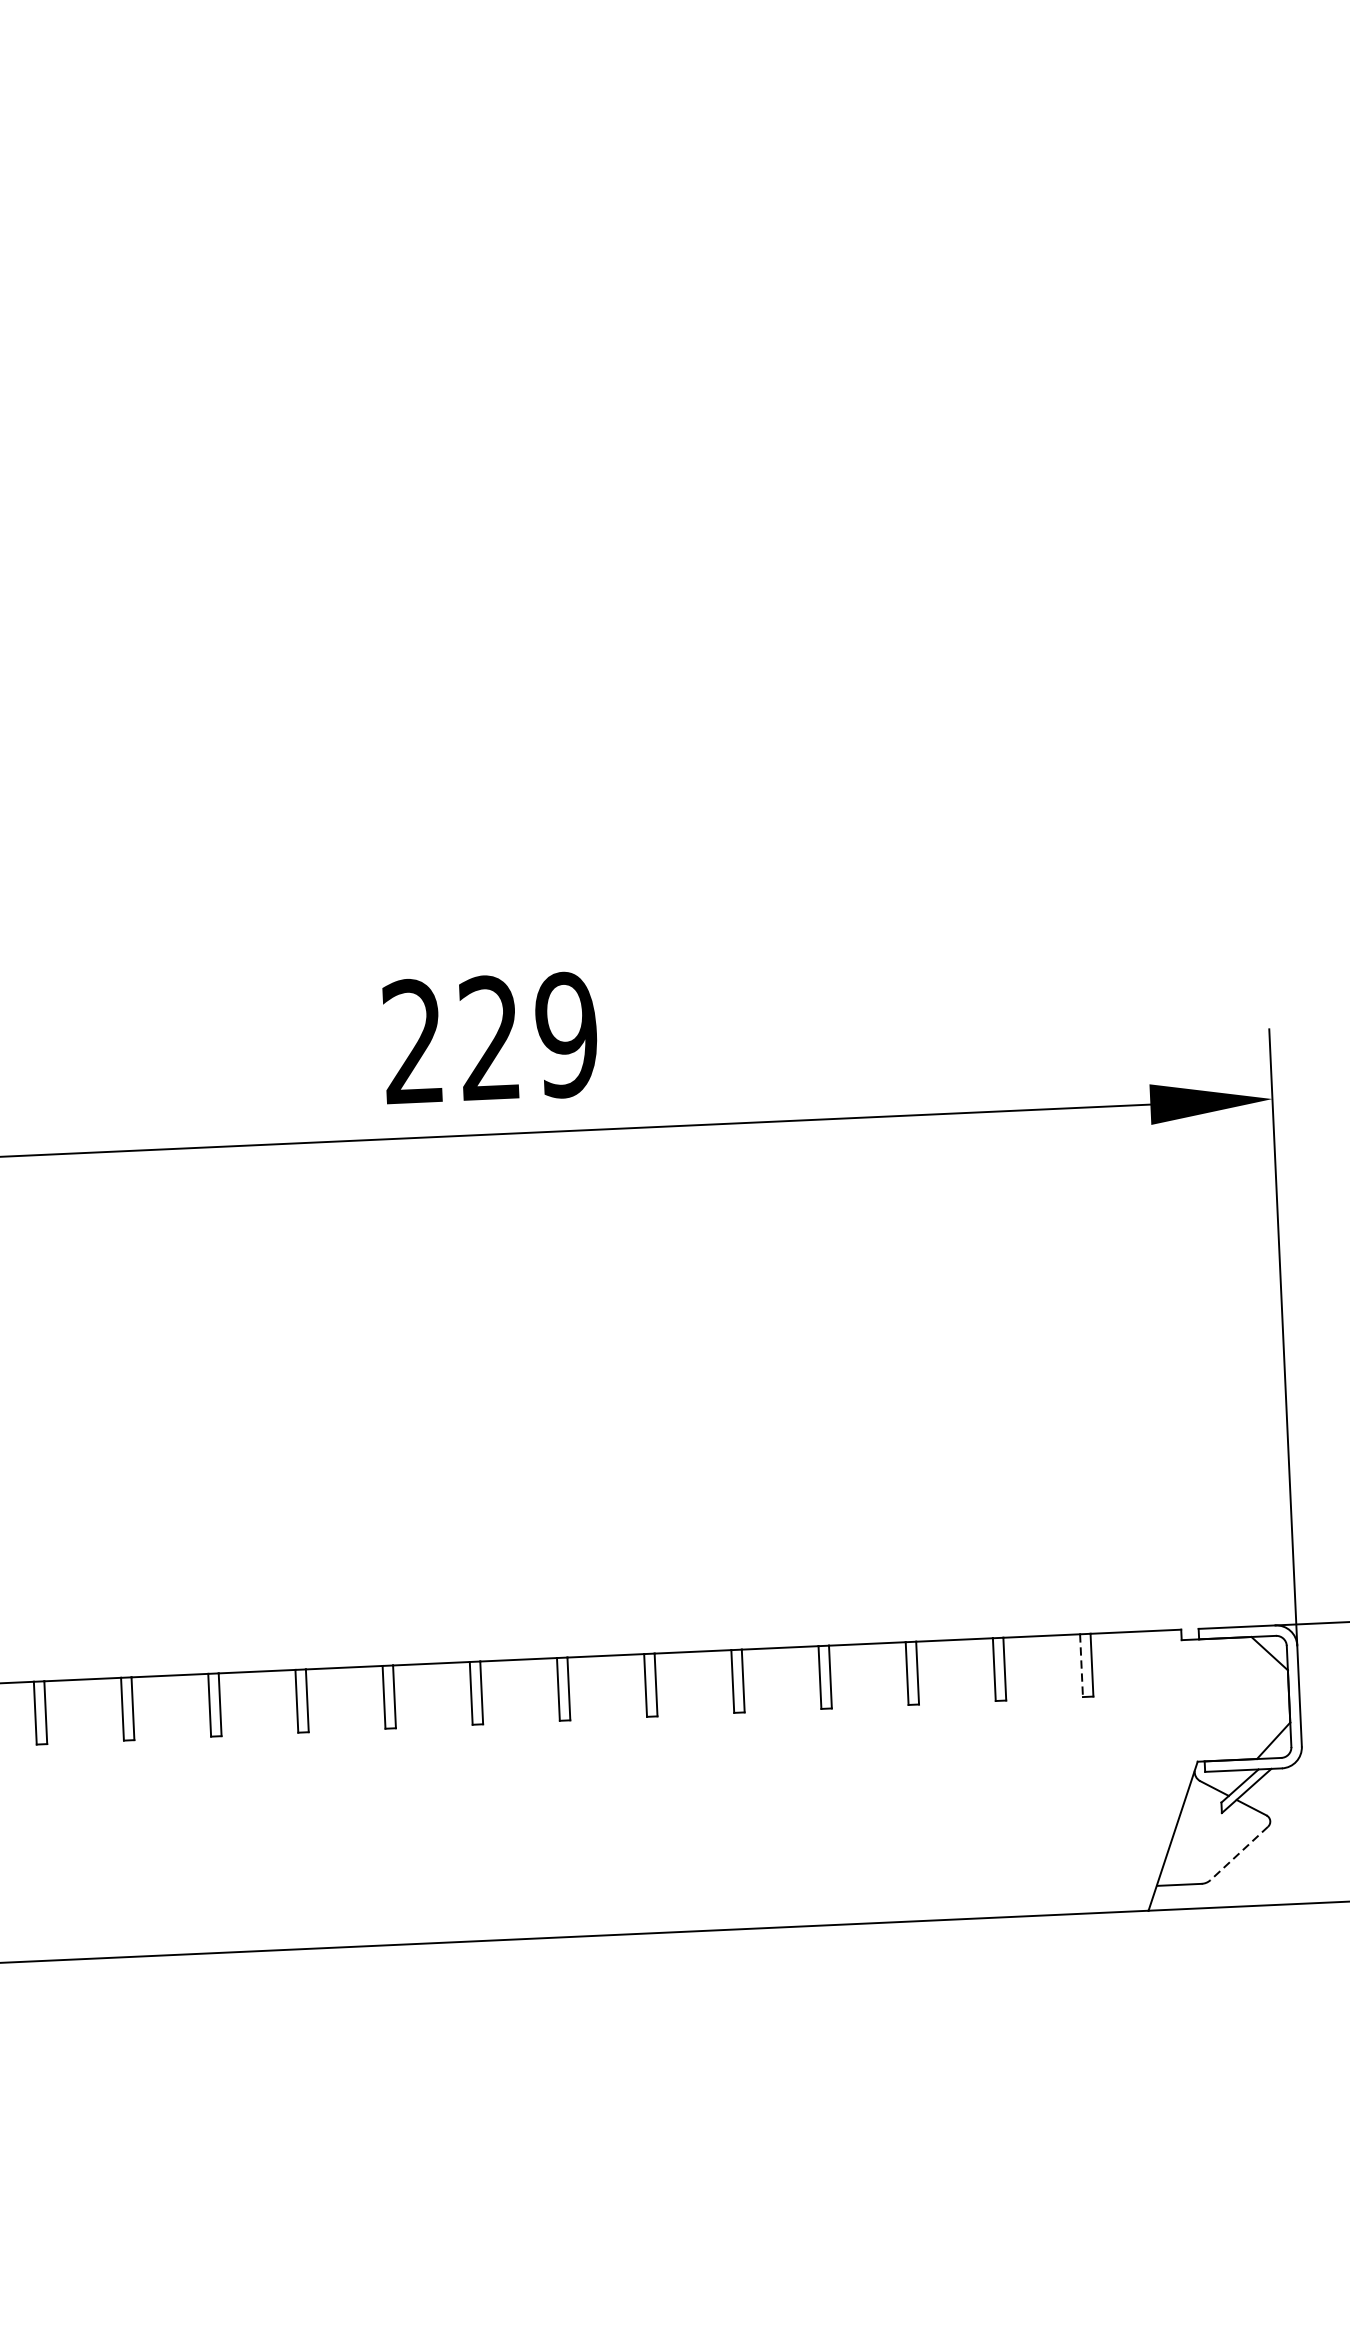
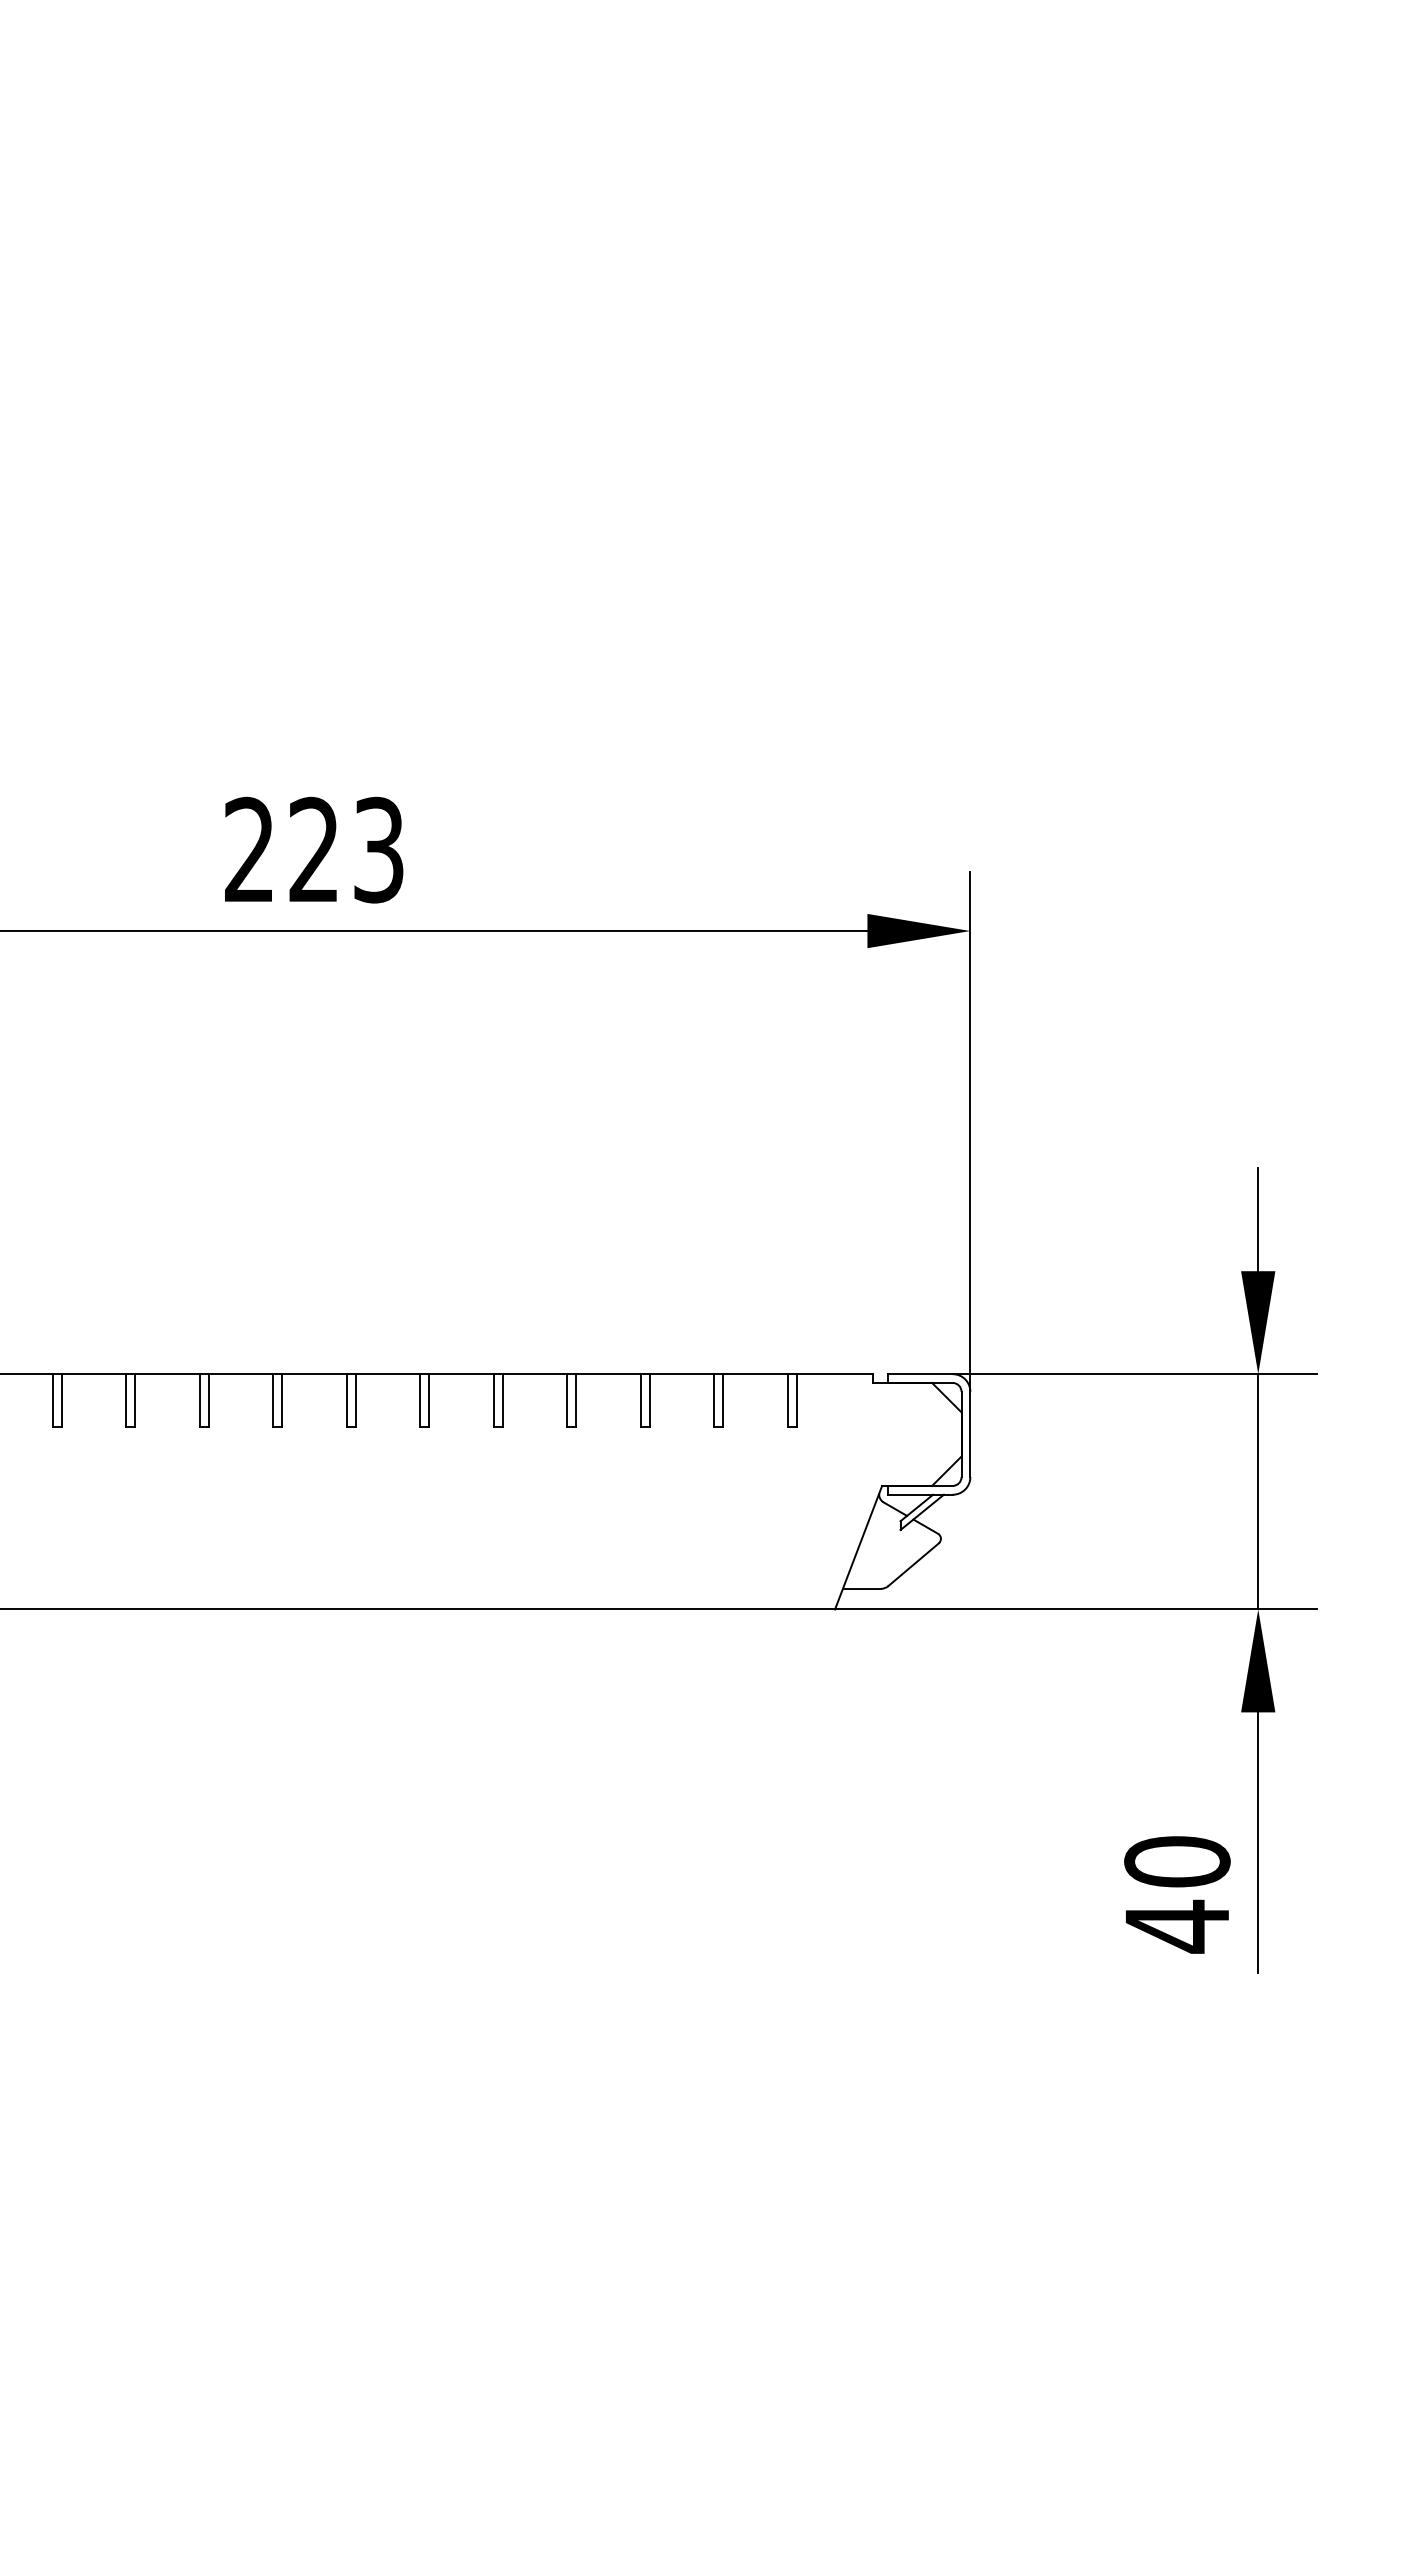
text: (566, 1034) -> (378, 849), 229 -> 223
line: (1082, 1666) -> (788, 1401), dashed -> solid
line: (1239, 1854) -> (913, 1565), dashed -> solid

